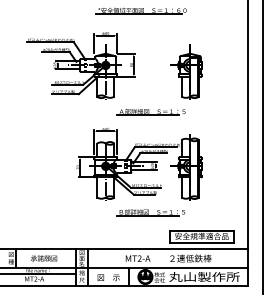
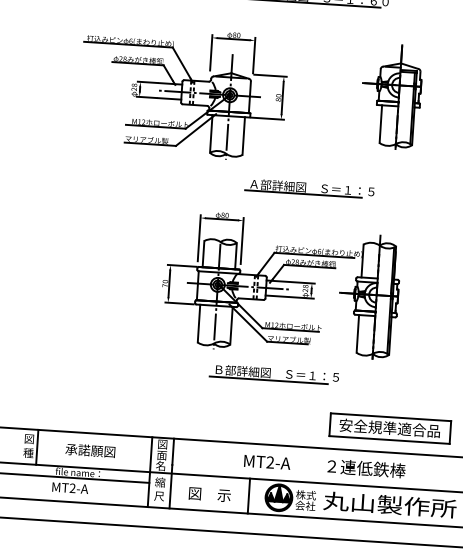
part: (186, 71) -> (391, 96), moved
part: (150, 212) -> (273, 373), moved

